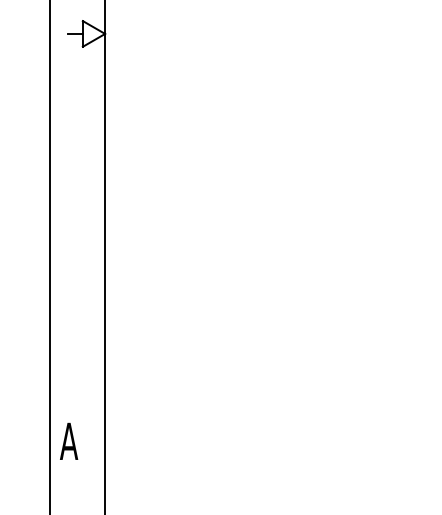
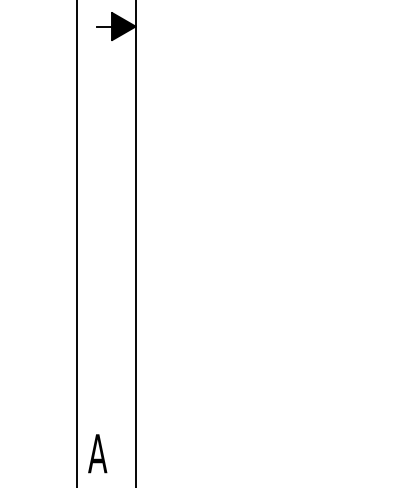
fill: (93, 33) -> (123, 26), added

